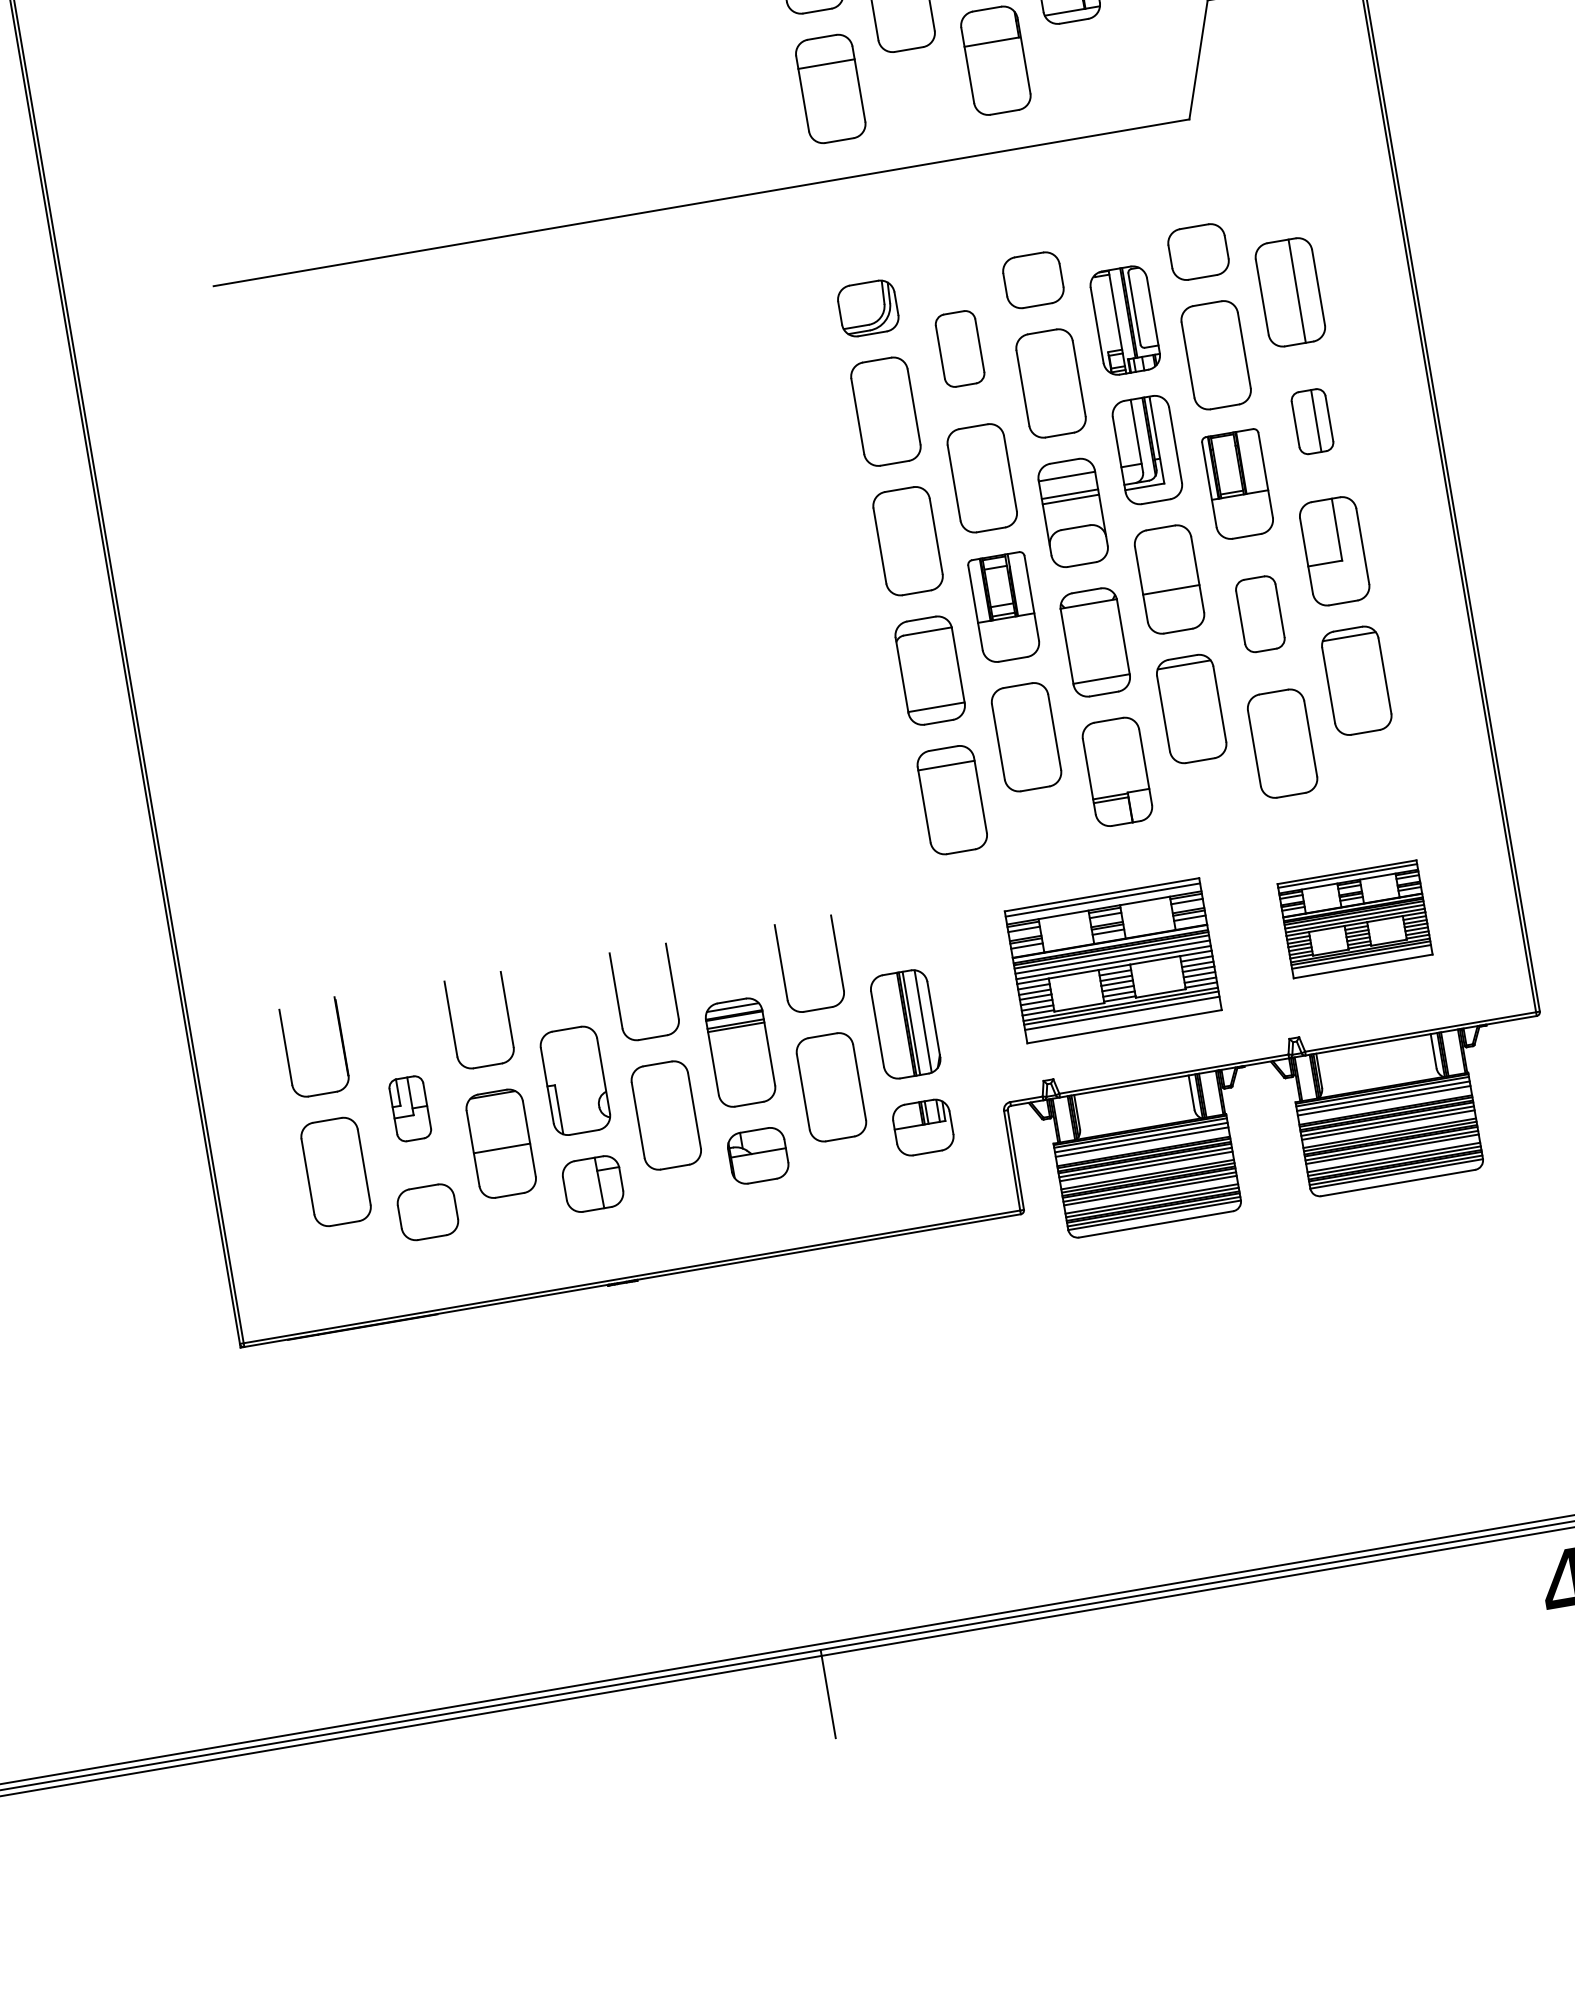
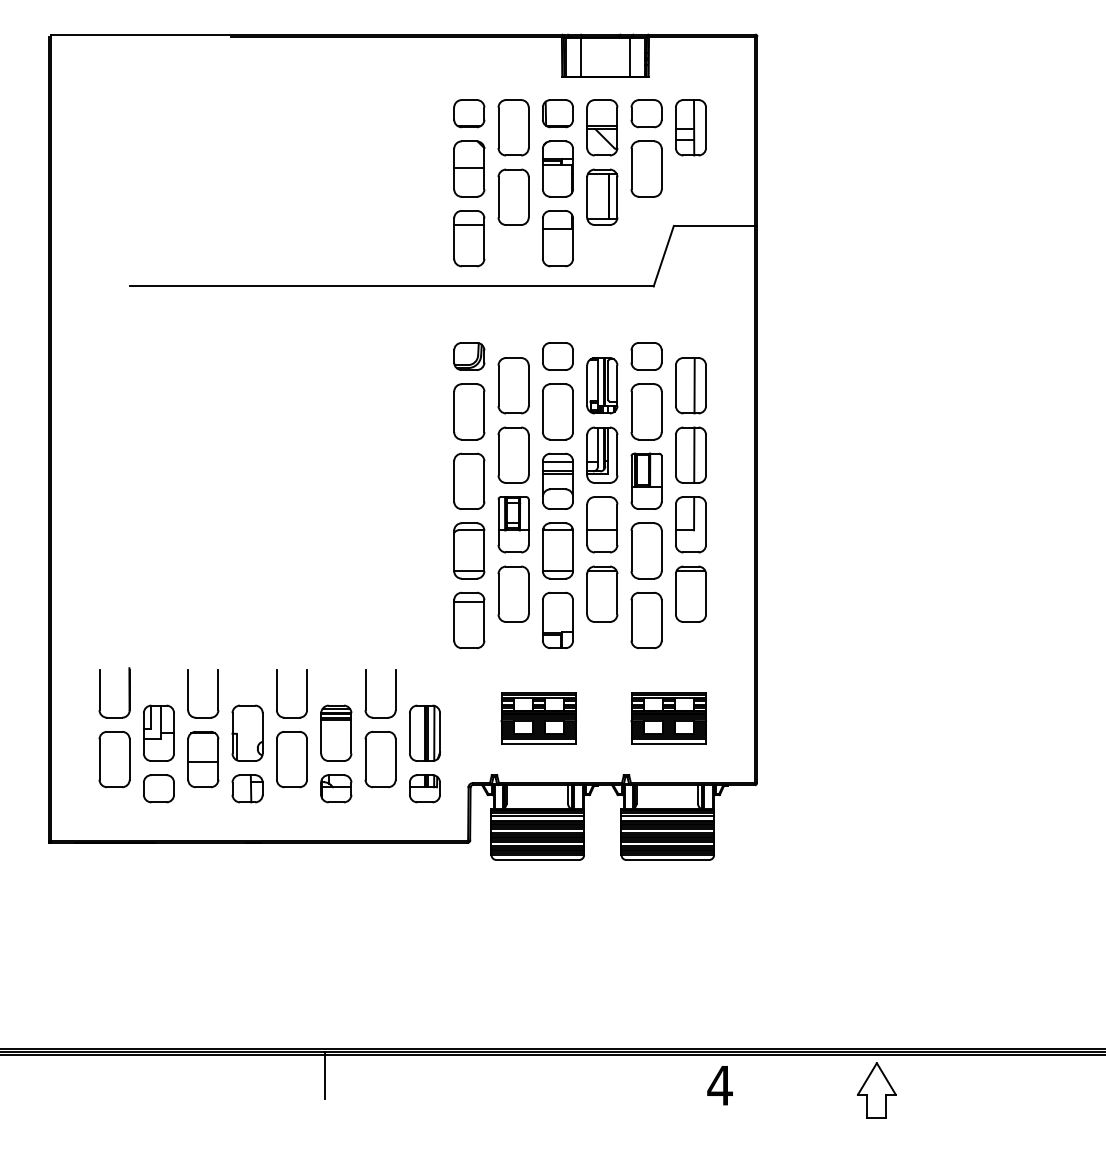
part: (959, 348) -> (513, 385), size x1.43
part: (1311, 420) -> (690, 454), size x1.67
part: (1260, 613) -> (646, 550), size x1.43
part: (1112, 960) -> (538, 718), size x0.71
part: (409, 1107) -> (158, 732), size x1.67

